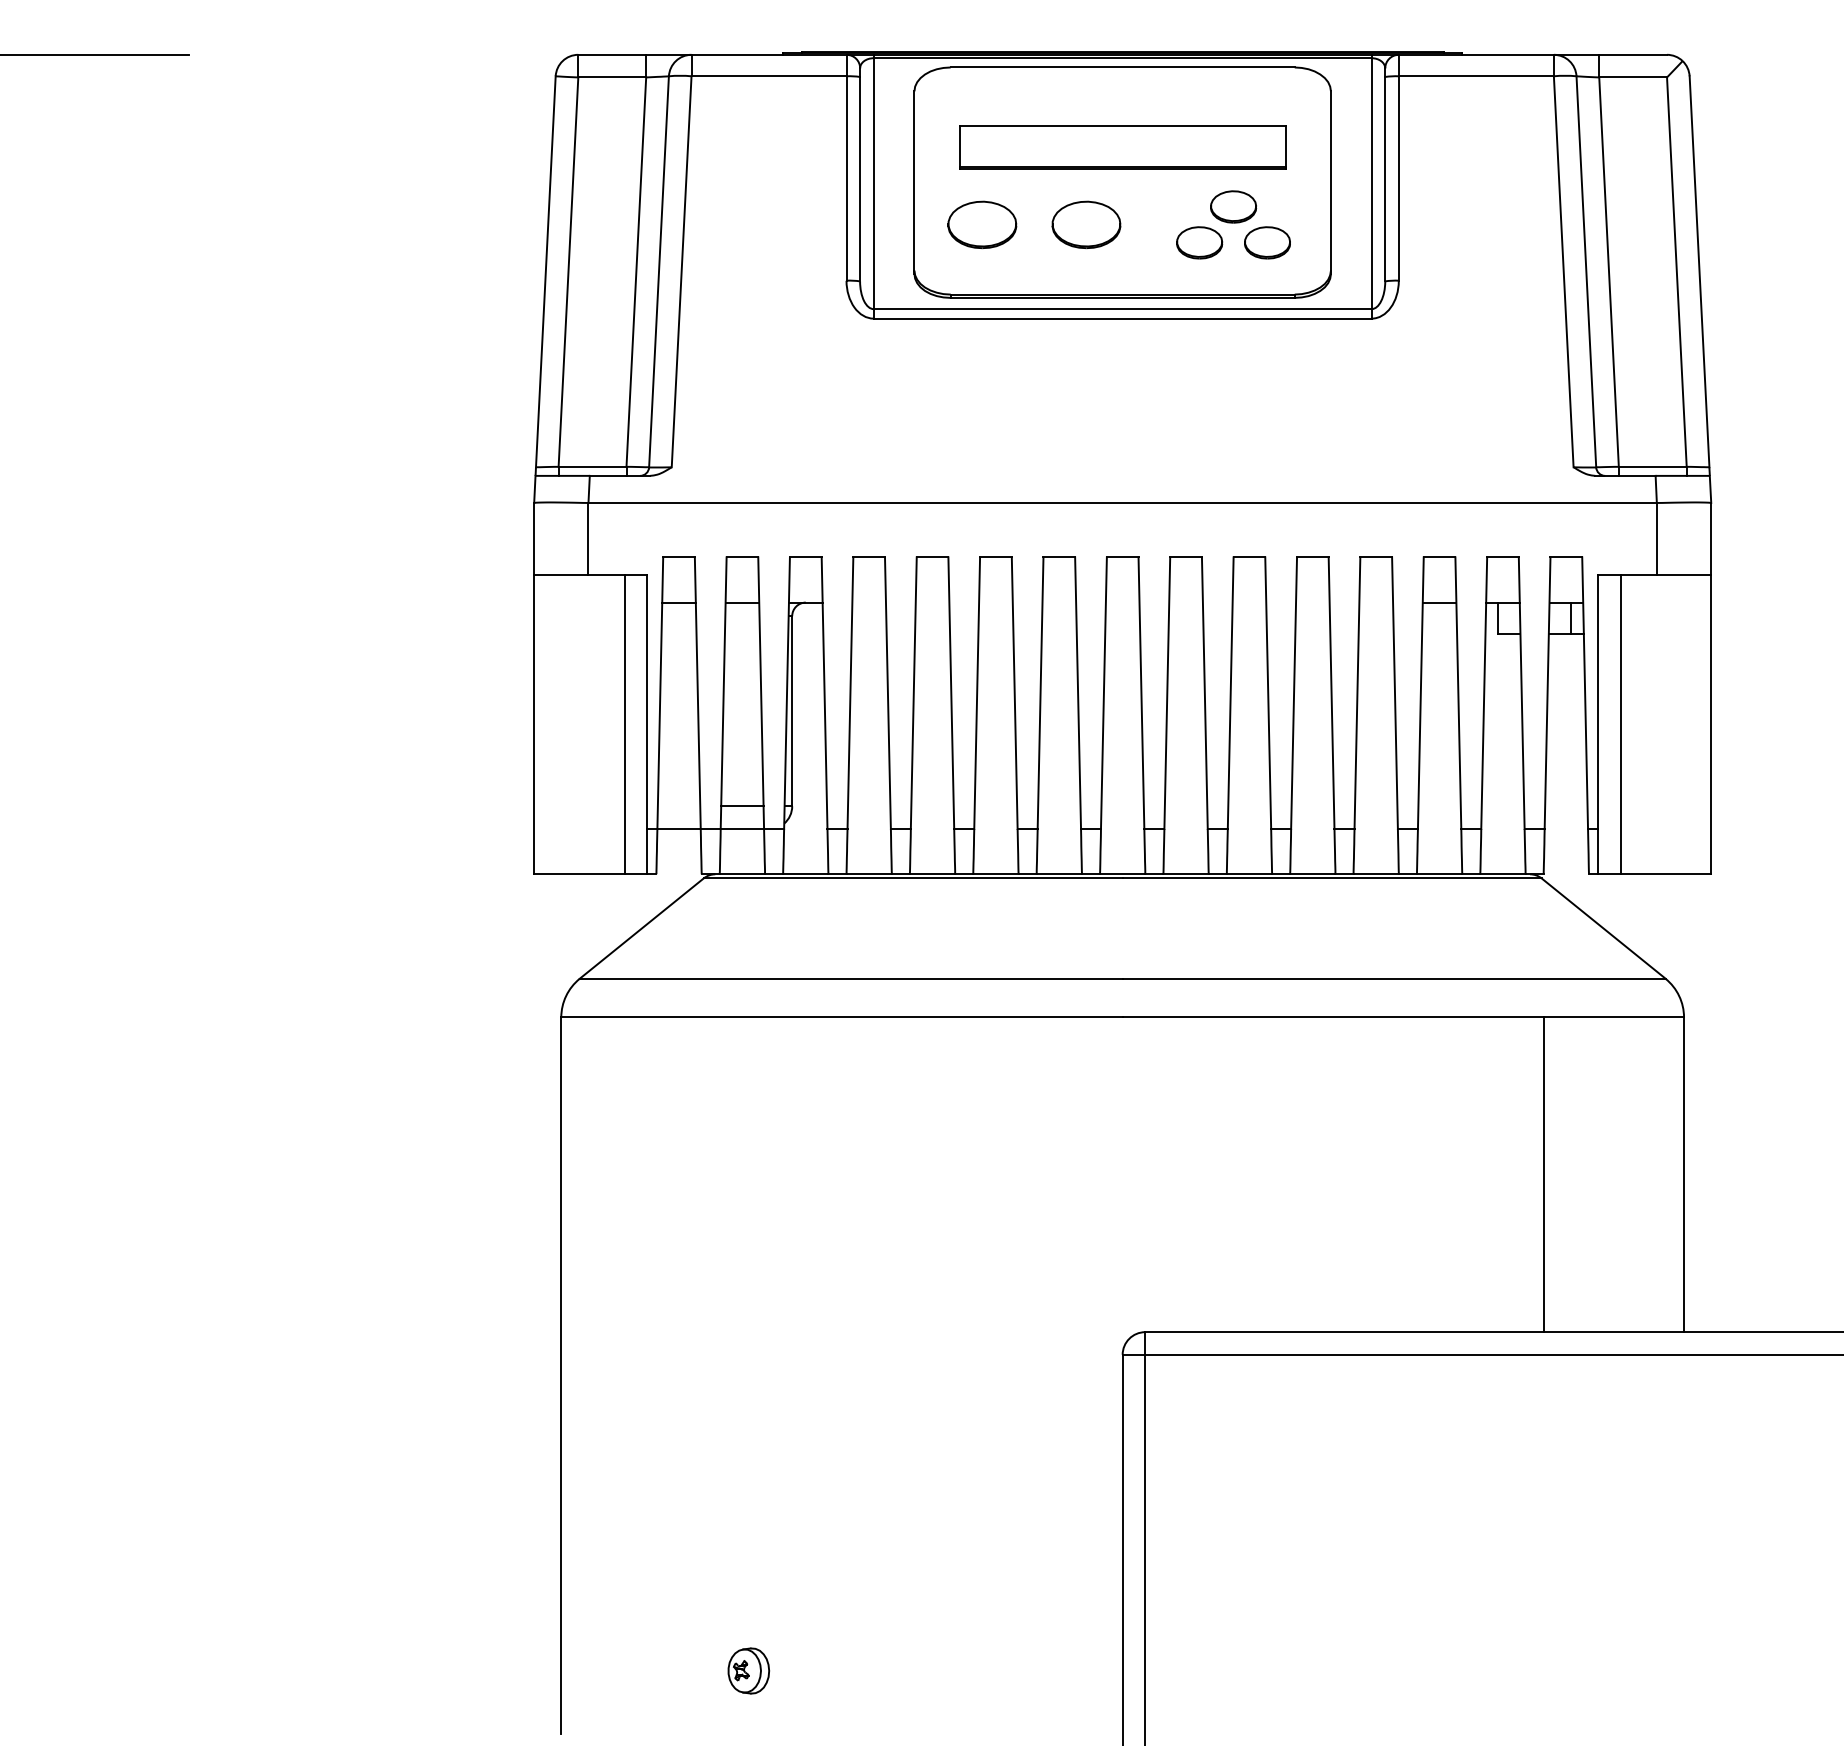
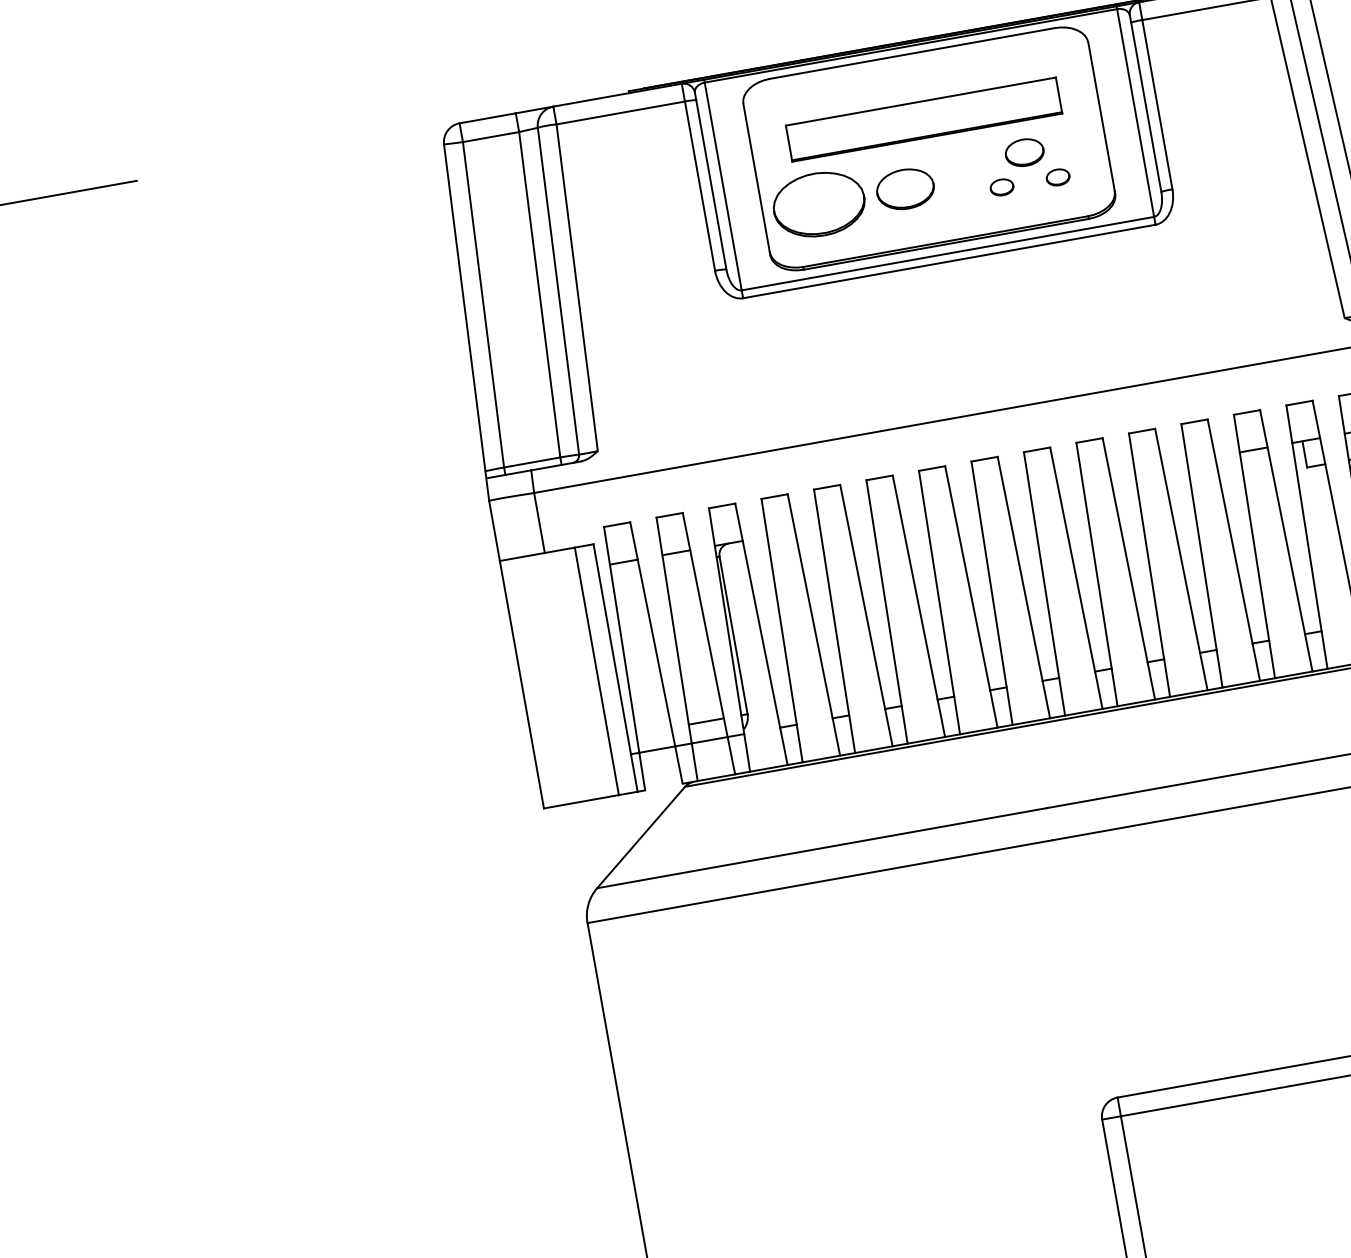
part: (982, 224) -> (819, 204), size x1.6
part: (1199, 242) -> (1001, 187), size x0.6
part: (1267, 242) -> (1058, 177), size x0.6

